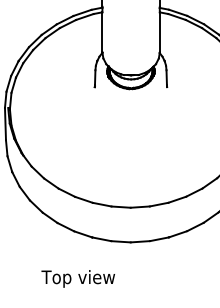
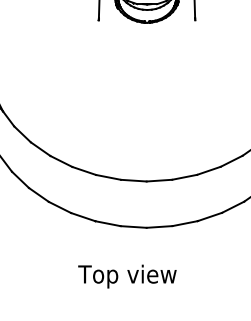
text: (77, 278) -> (126, 276), moved

